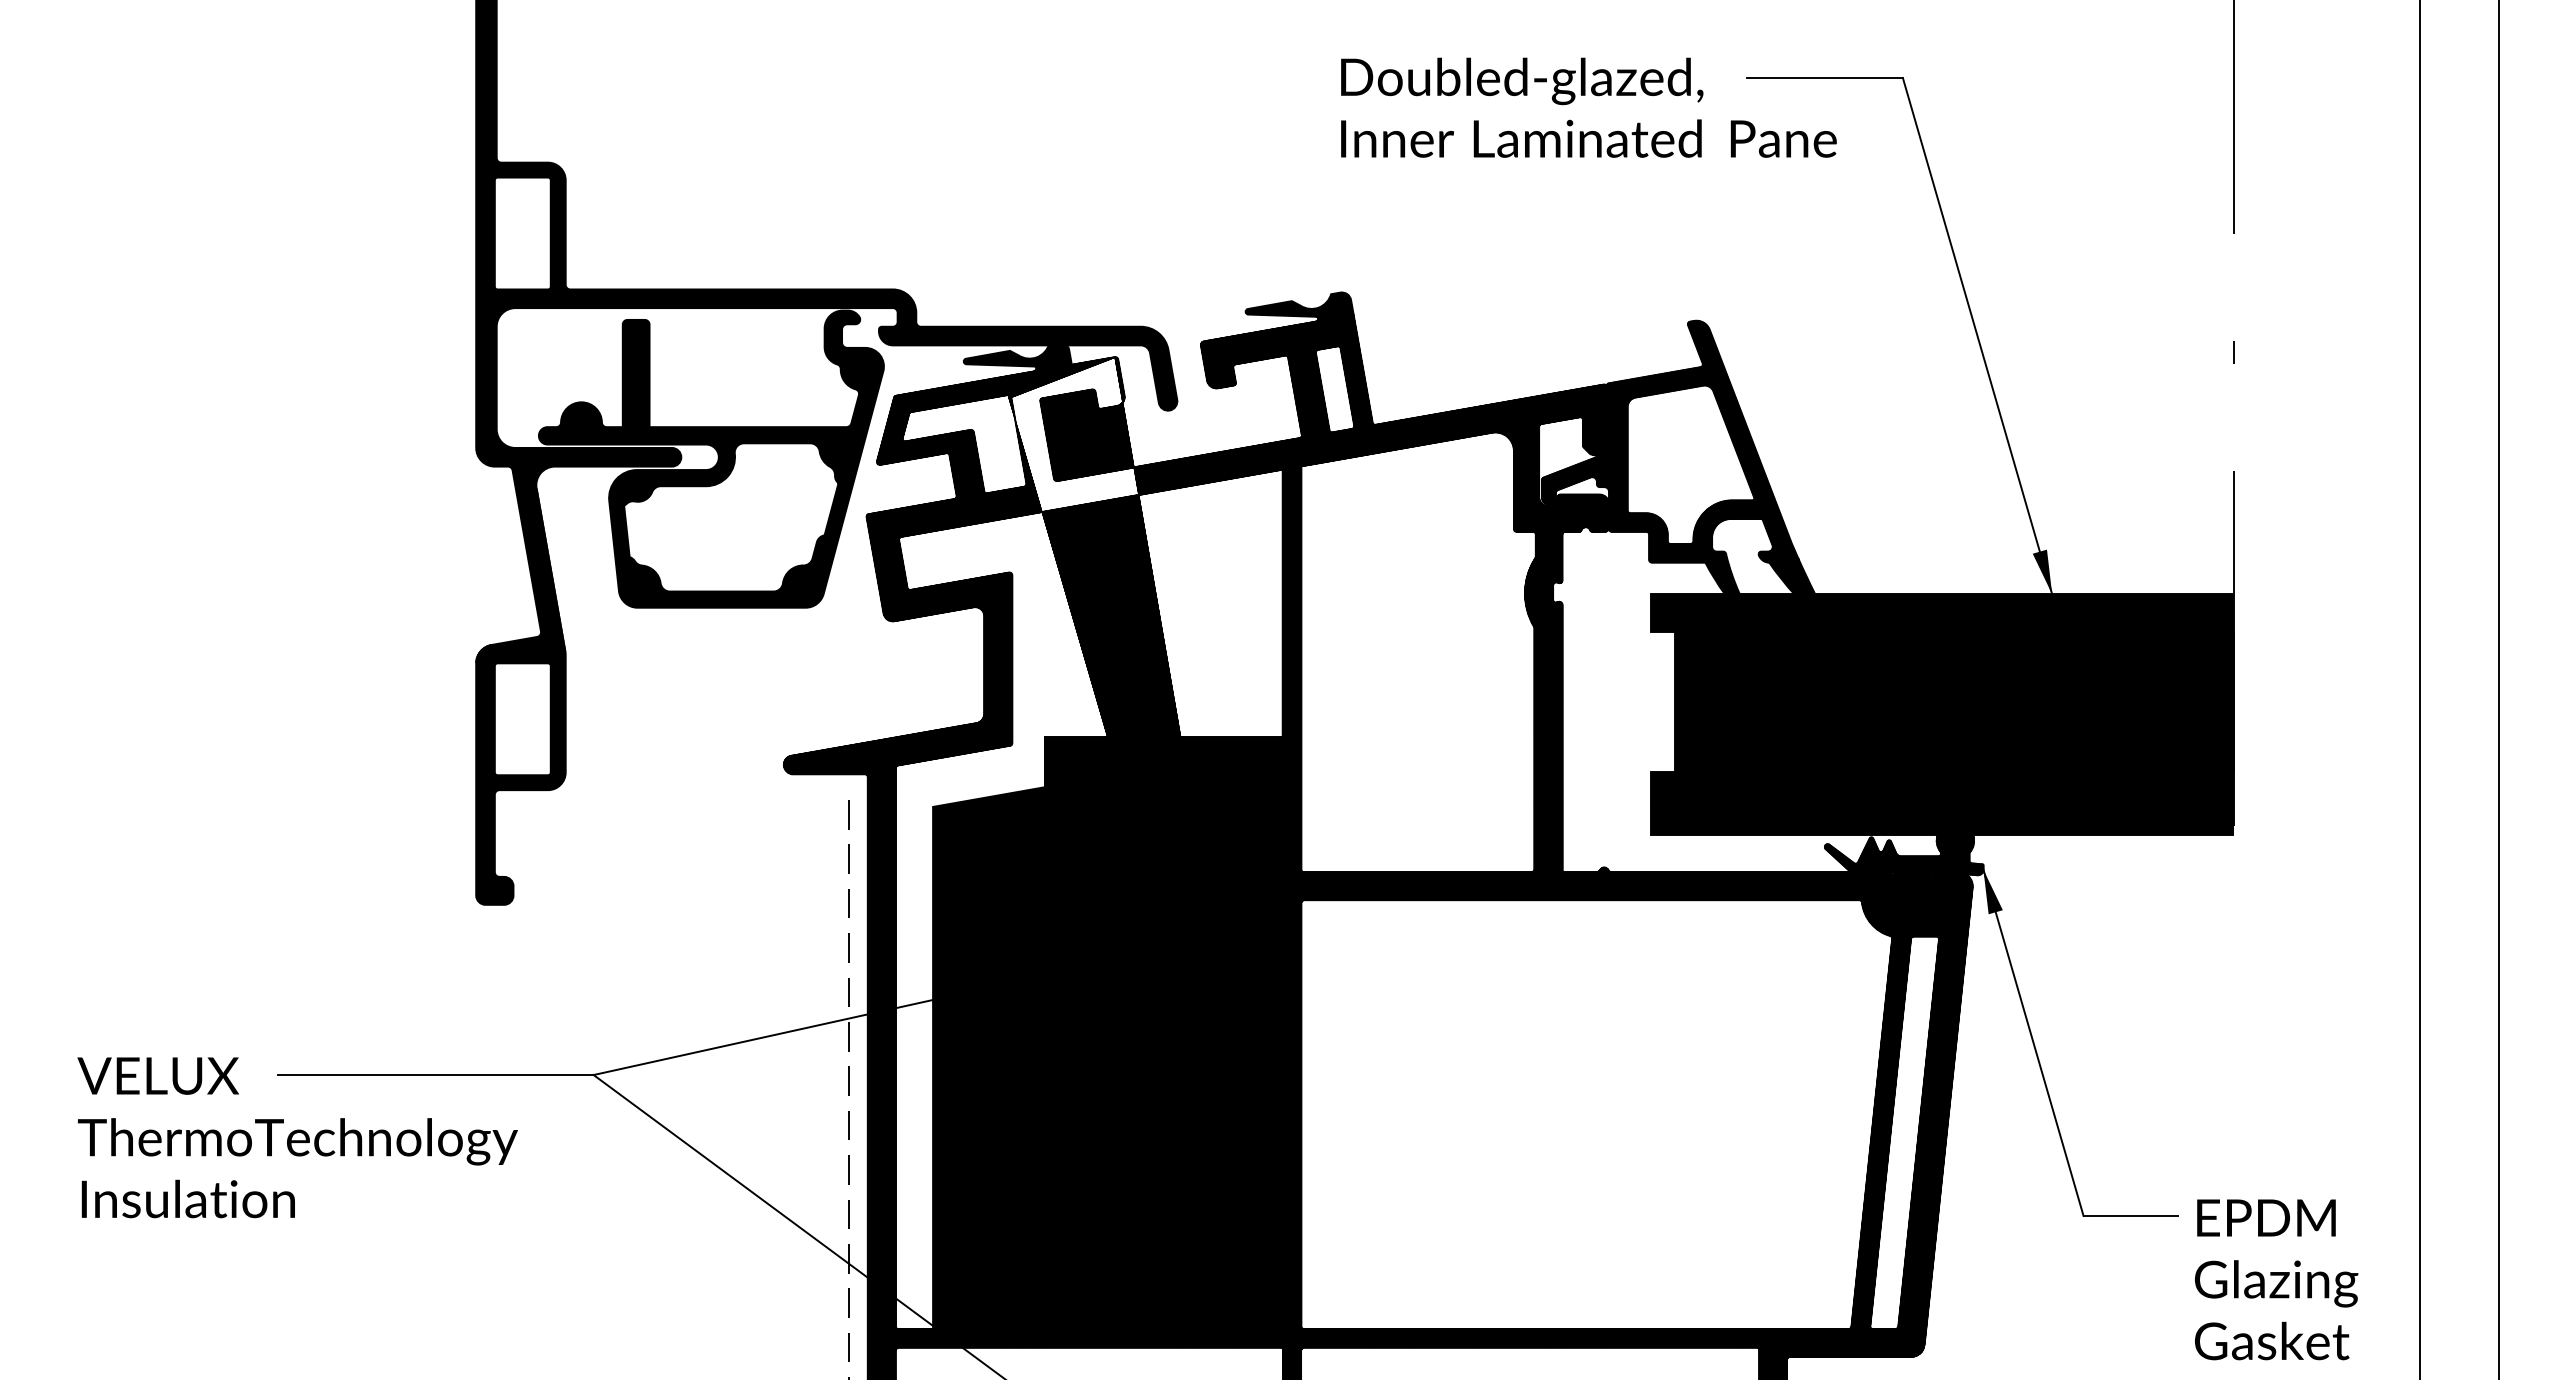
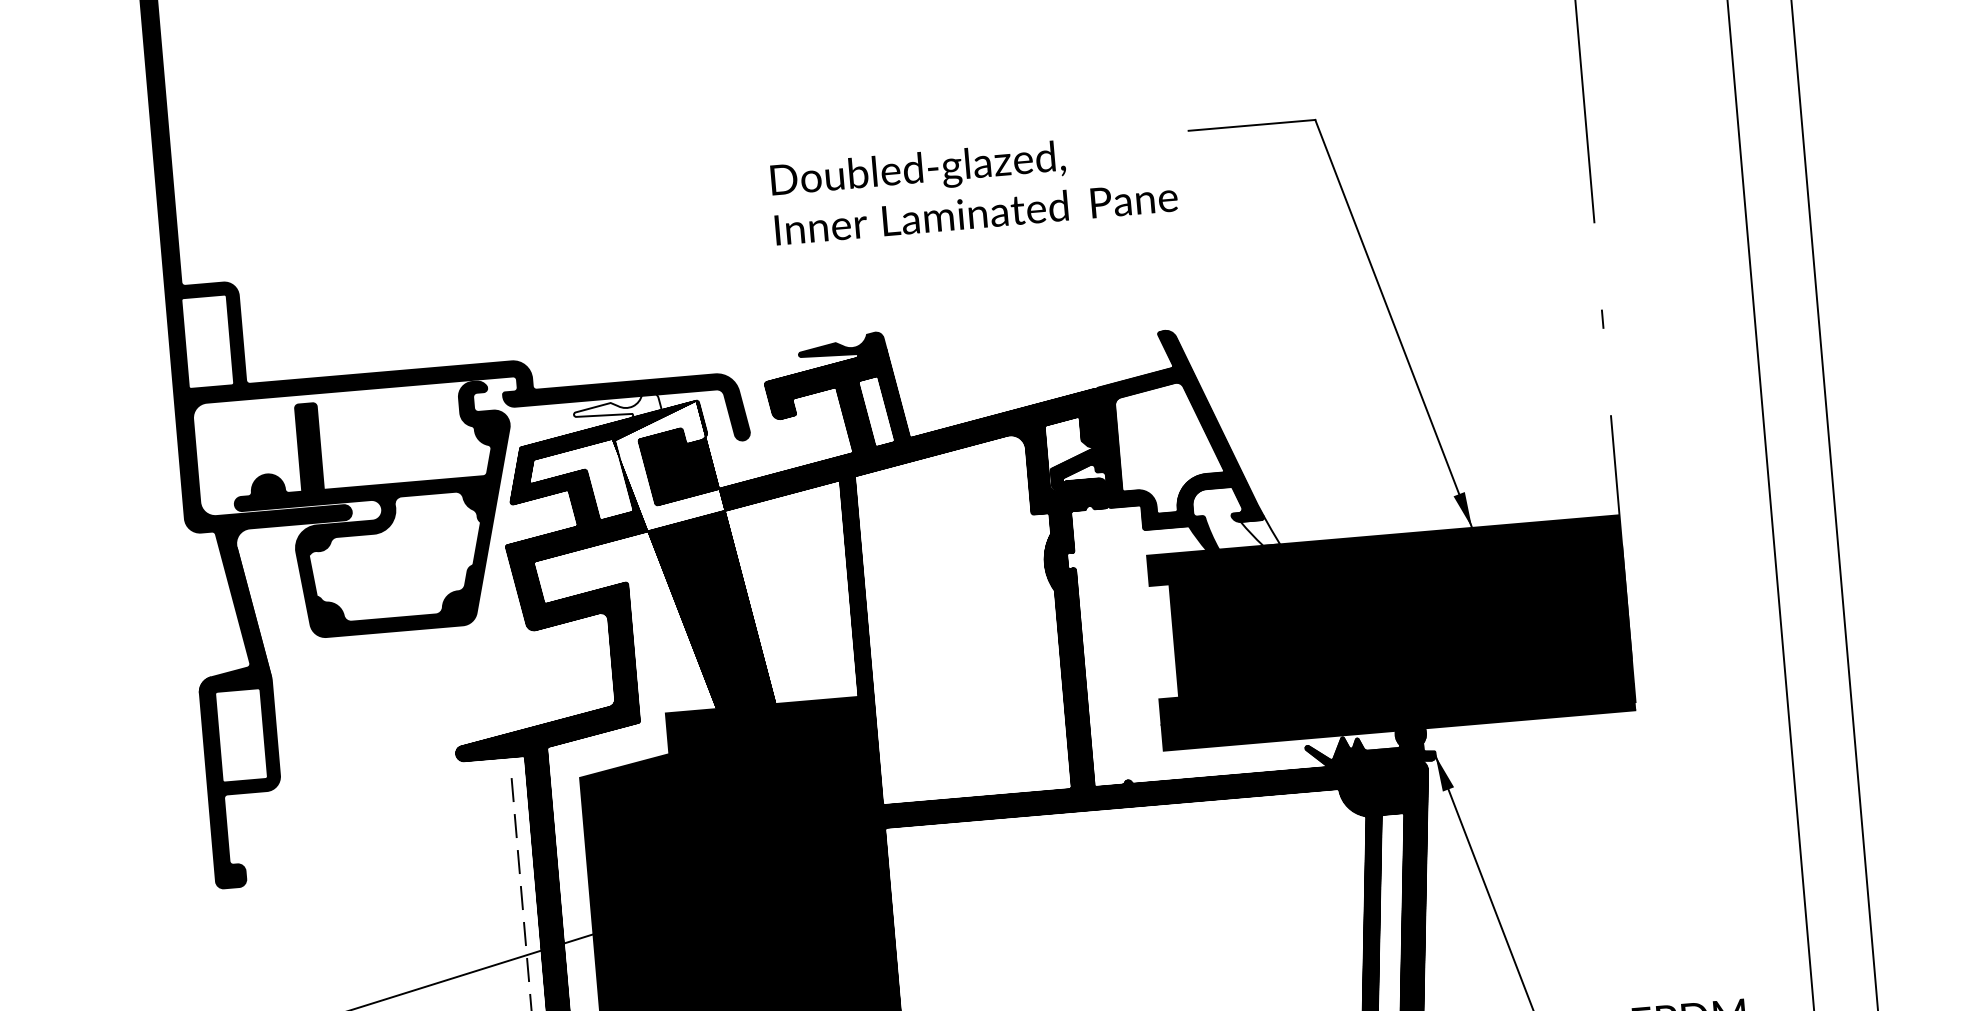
text: (1588, 107) -> (973, 187), moved
fill: (1017, 356) -> (617, 407), removed
fill: (1792, 575) -> (1260, 530), removed

